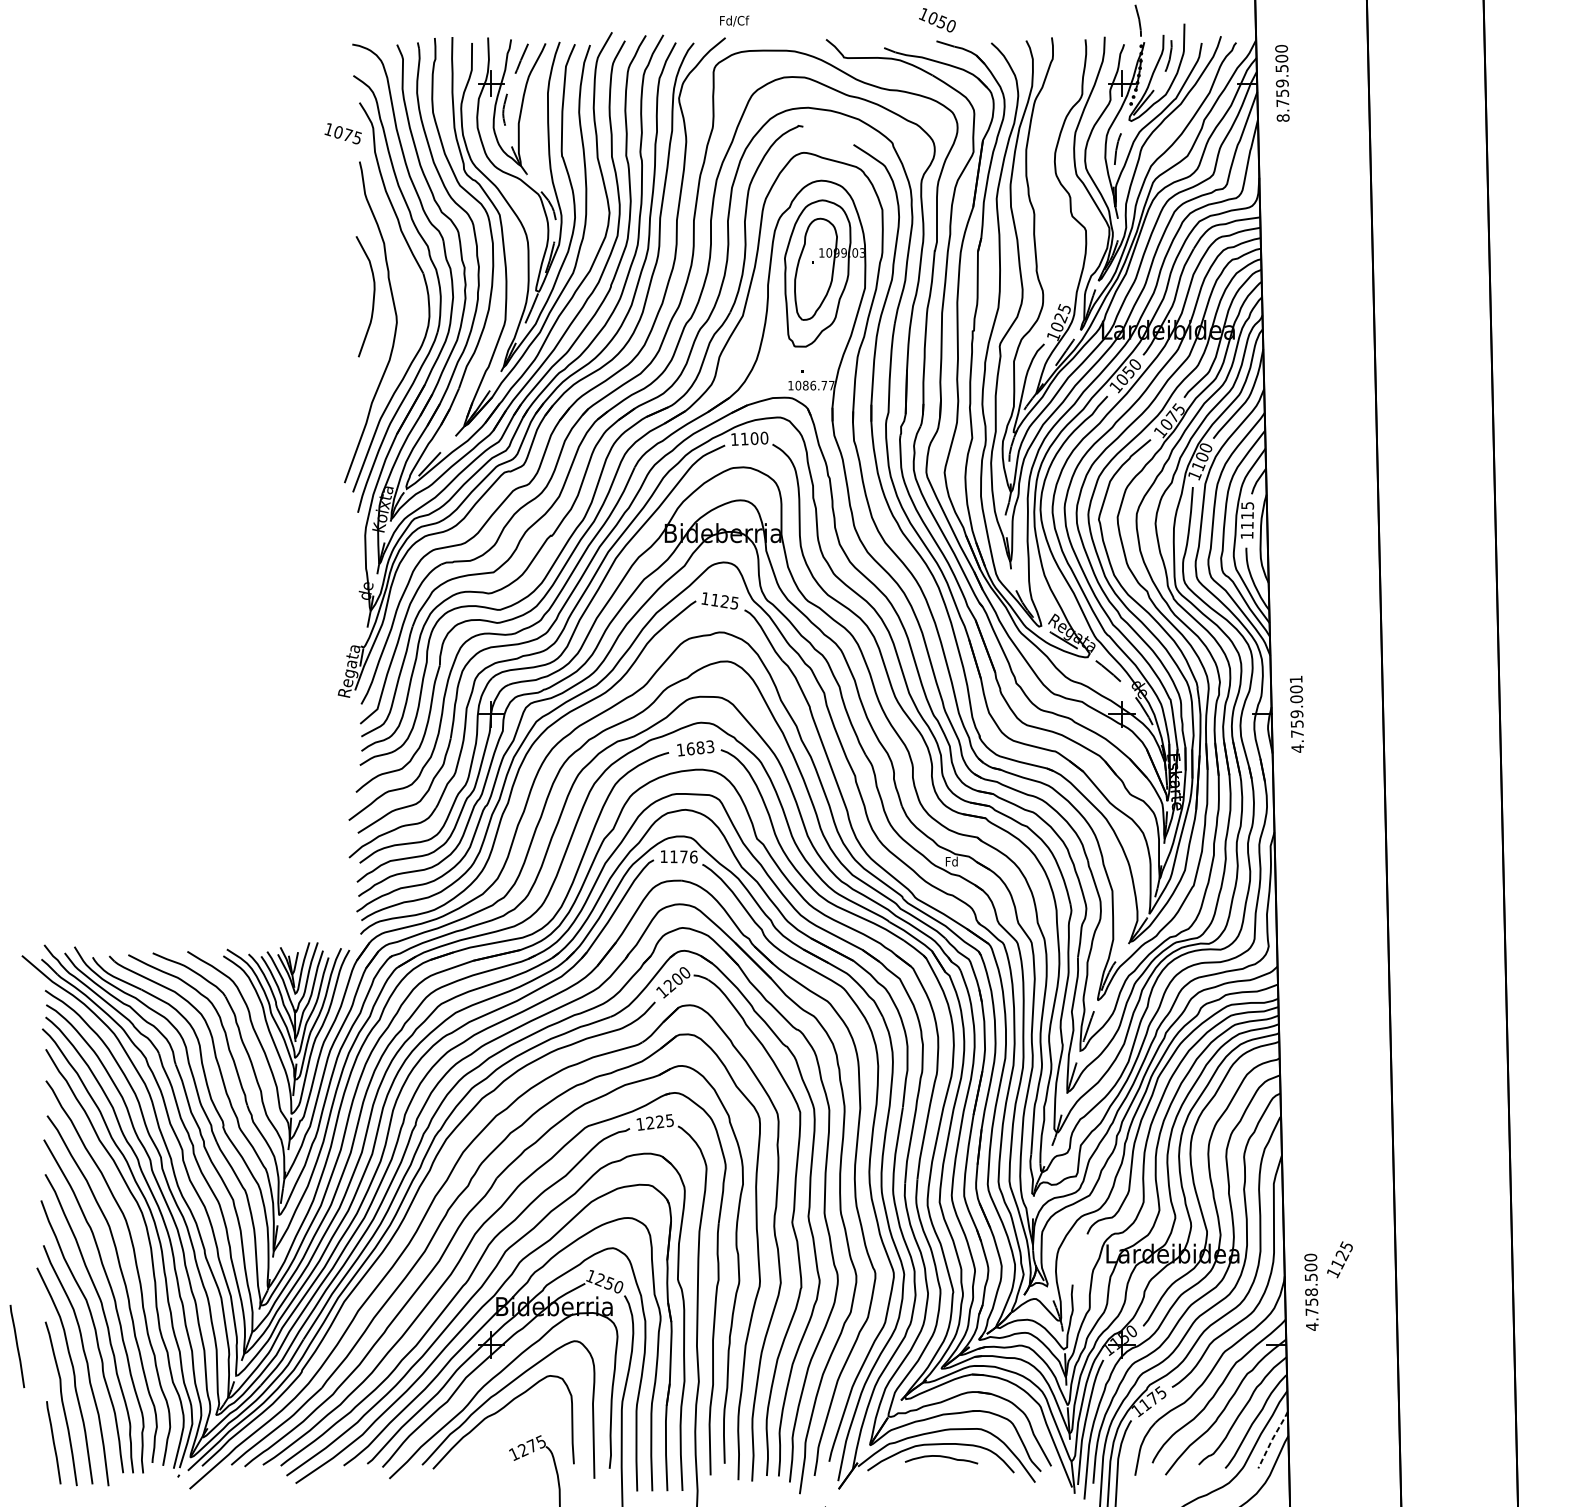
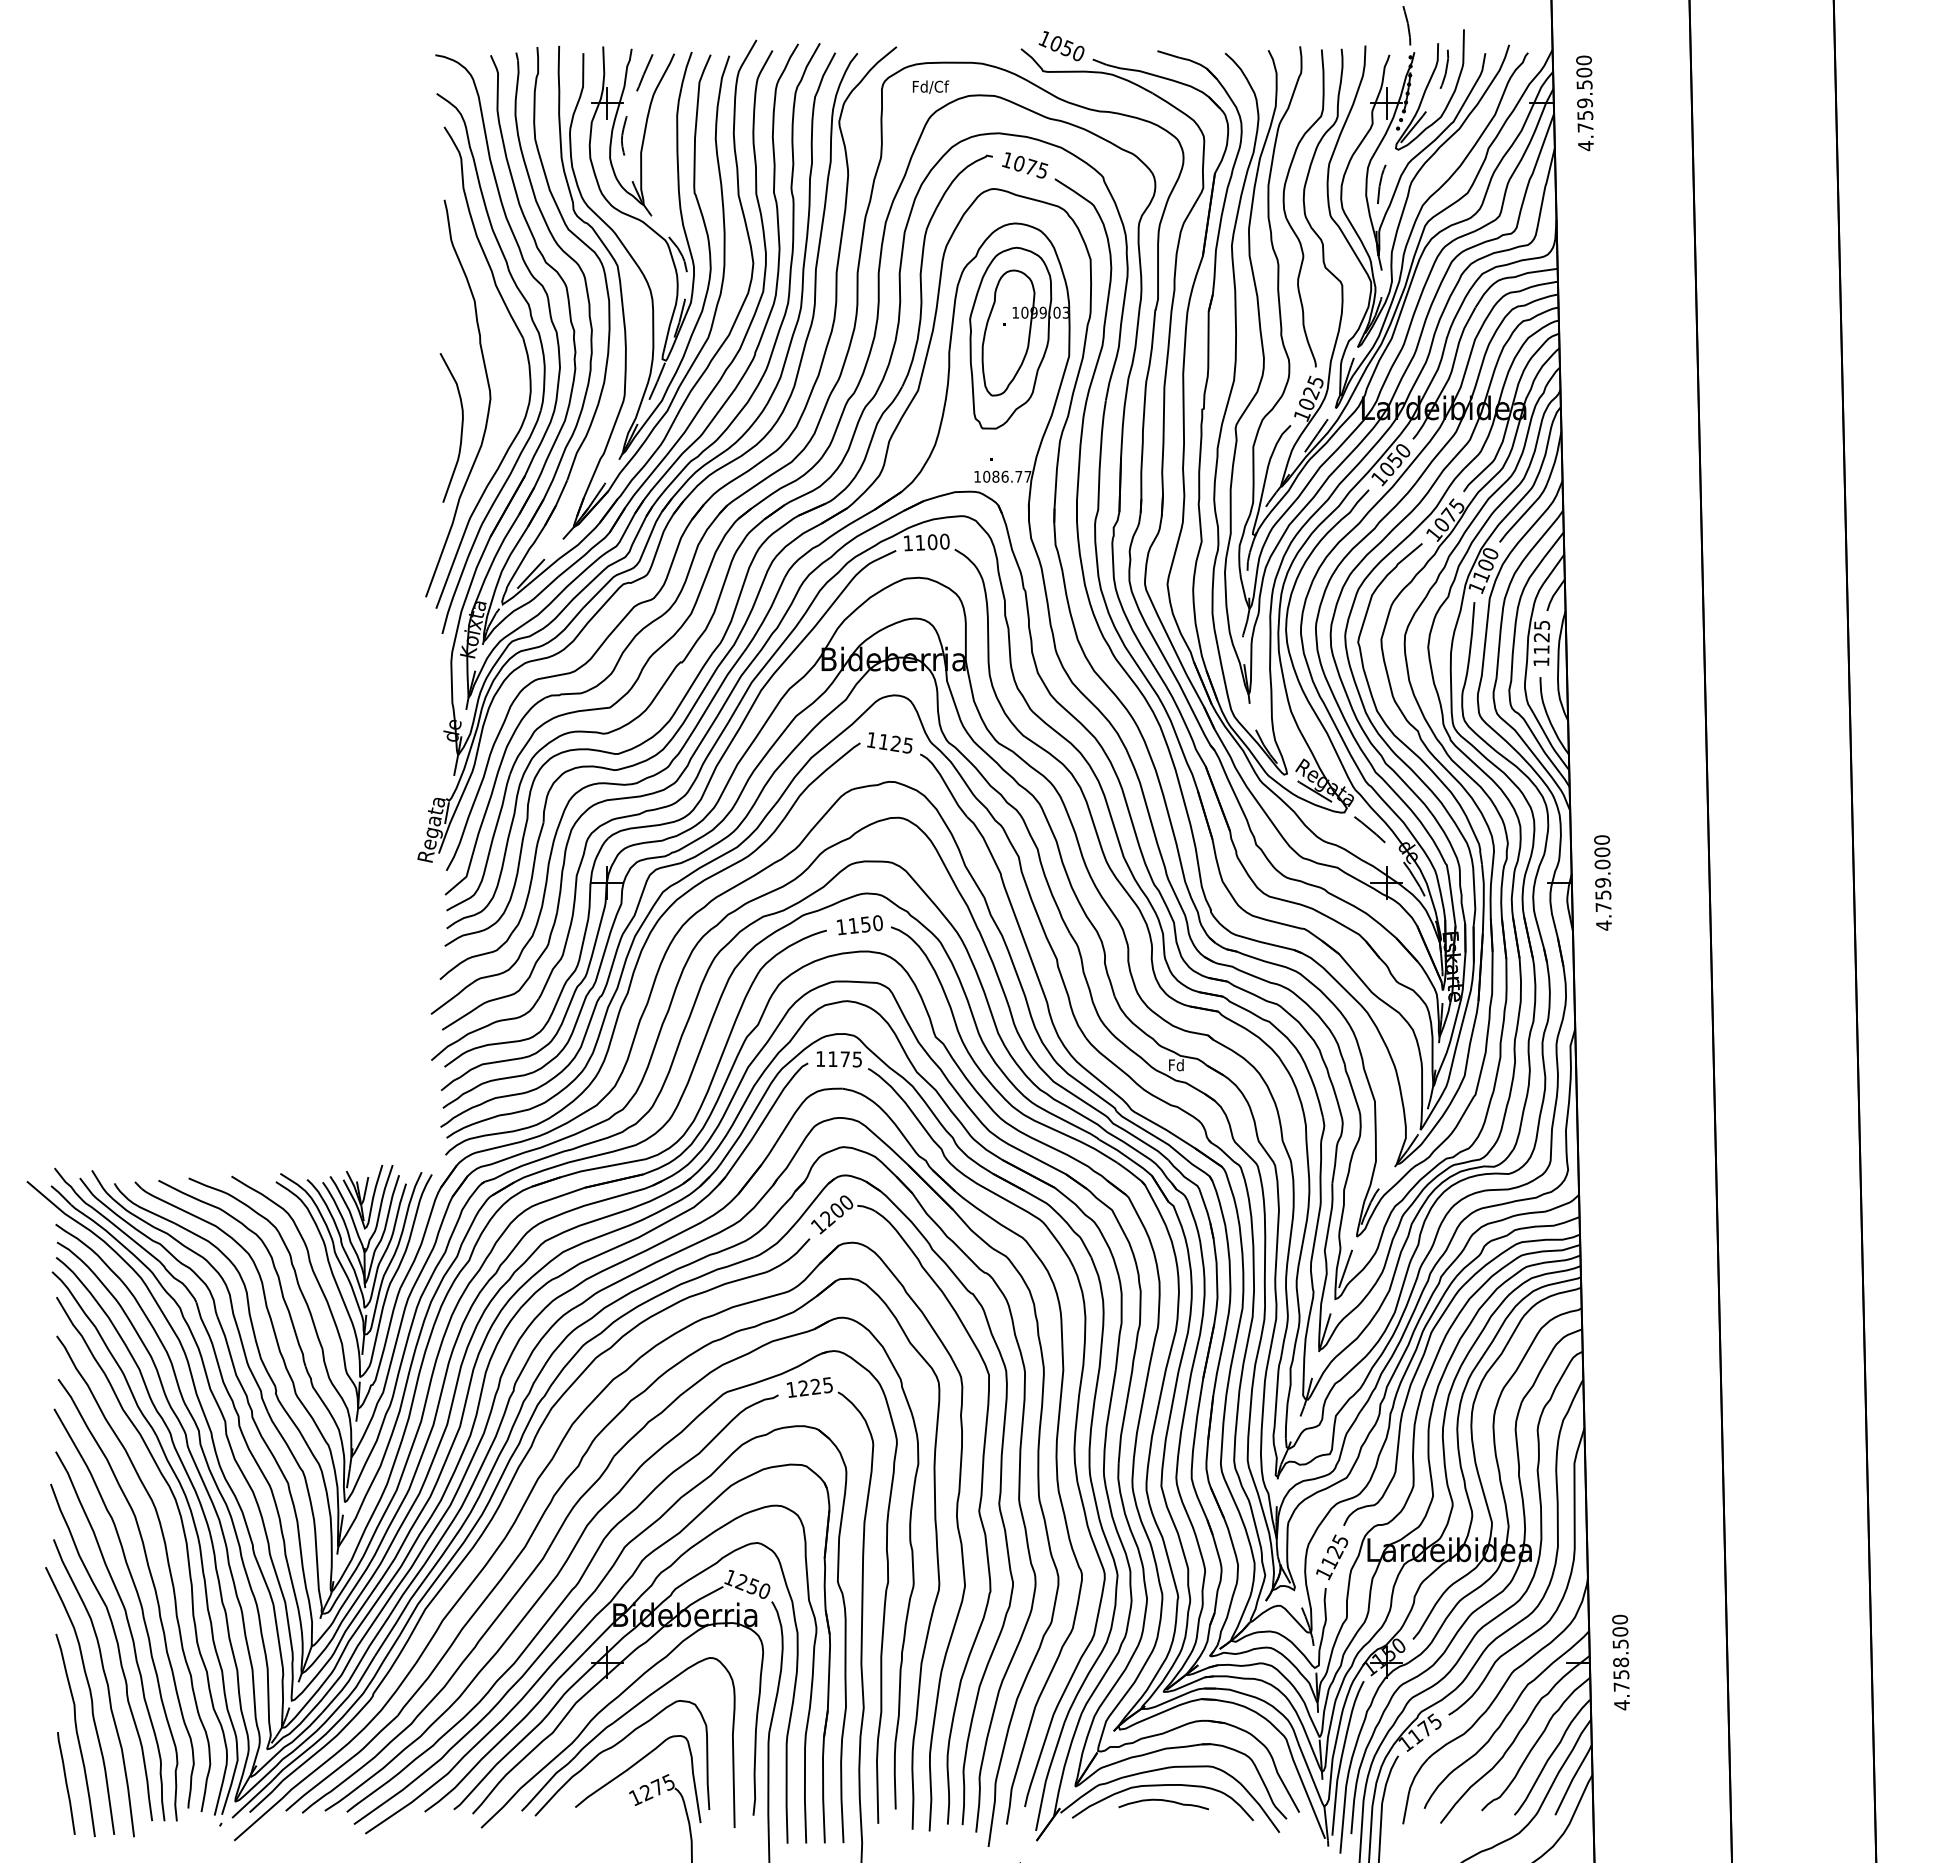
text: (735, 20) -> (931, 86), moved
text: (937, 20) -> (1061, 46), moved
text: (1282, 118) -> (1585, 146), 8.759.500 -> 4.759.500
text: (343, 133) -> (1025, 165), moved
part: (1040, 169) -> (1285, 209), added
curve: (373, 296) -> (461, 427), moved
text: (1247, 515) -> (1541, 637), 1115 -> 1125
text: (1296, 679) -> (1602, 839), 4.759.001 -> 4.759.000
text: (700, 747) -> (865, 924), 1683 -> 1150
text: (693, 857) -> (857, 1059), 1176 -> 1175
text: (1340, 1259) -> (1332, 1557), moved
text: (1311, 1292) -> (1620, 1662), moved
line: (17, 1346) -> (21, 1664), removed
curve: (510, 1430) -> (631, 1768), added
line: (1272, 1439) -> (1572, 1779), dashed -> solid

